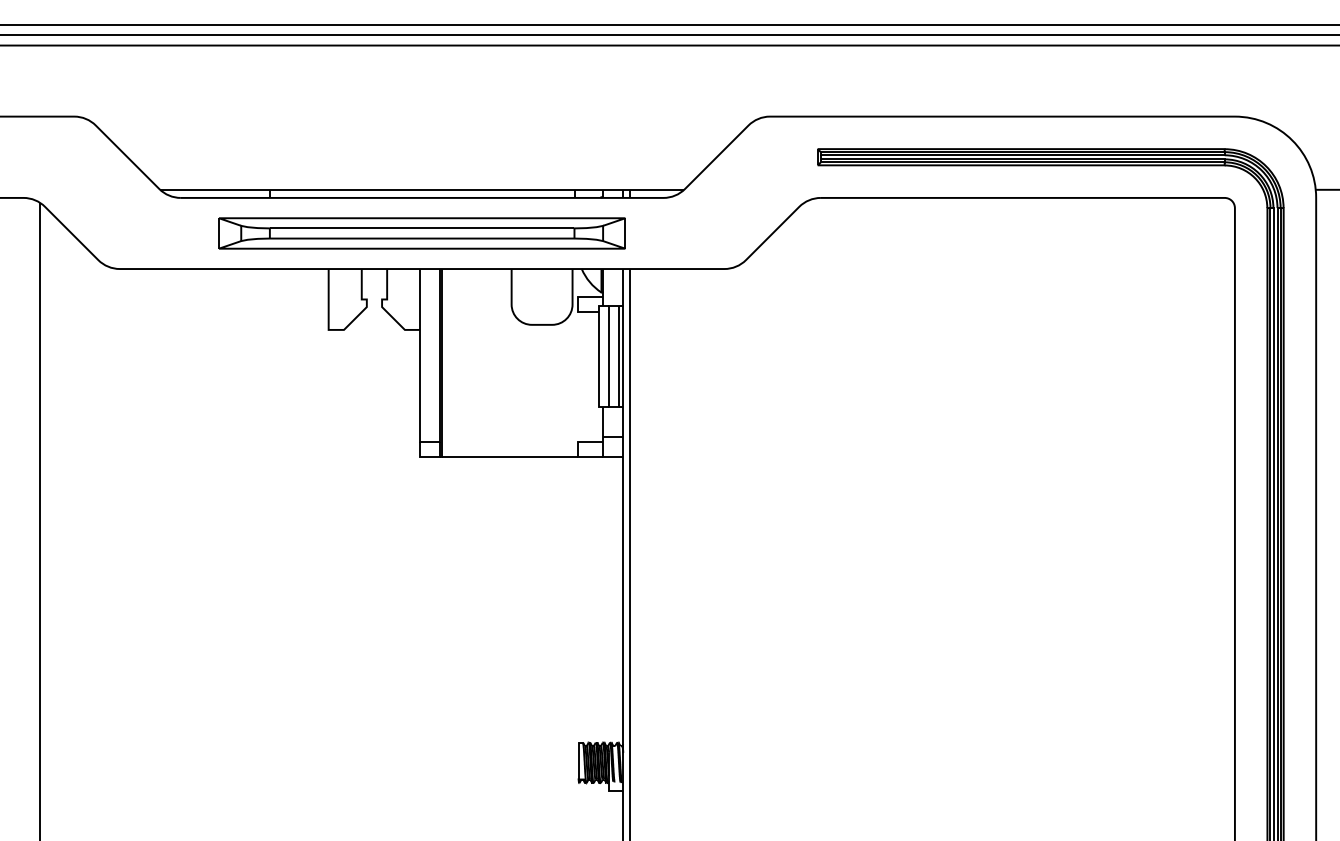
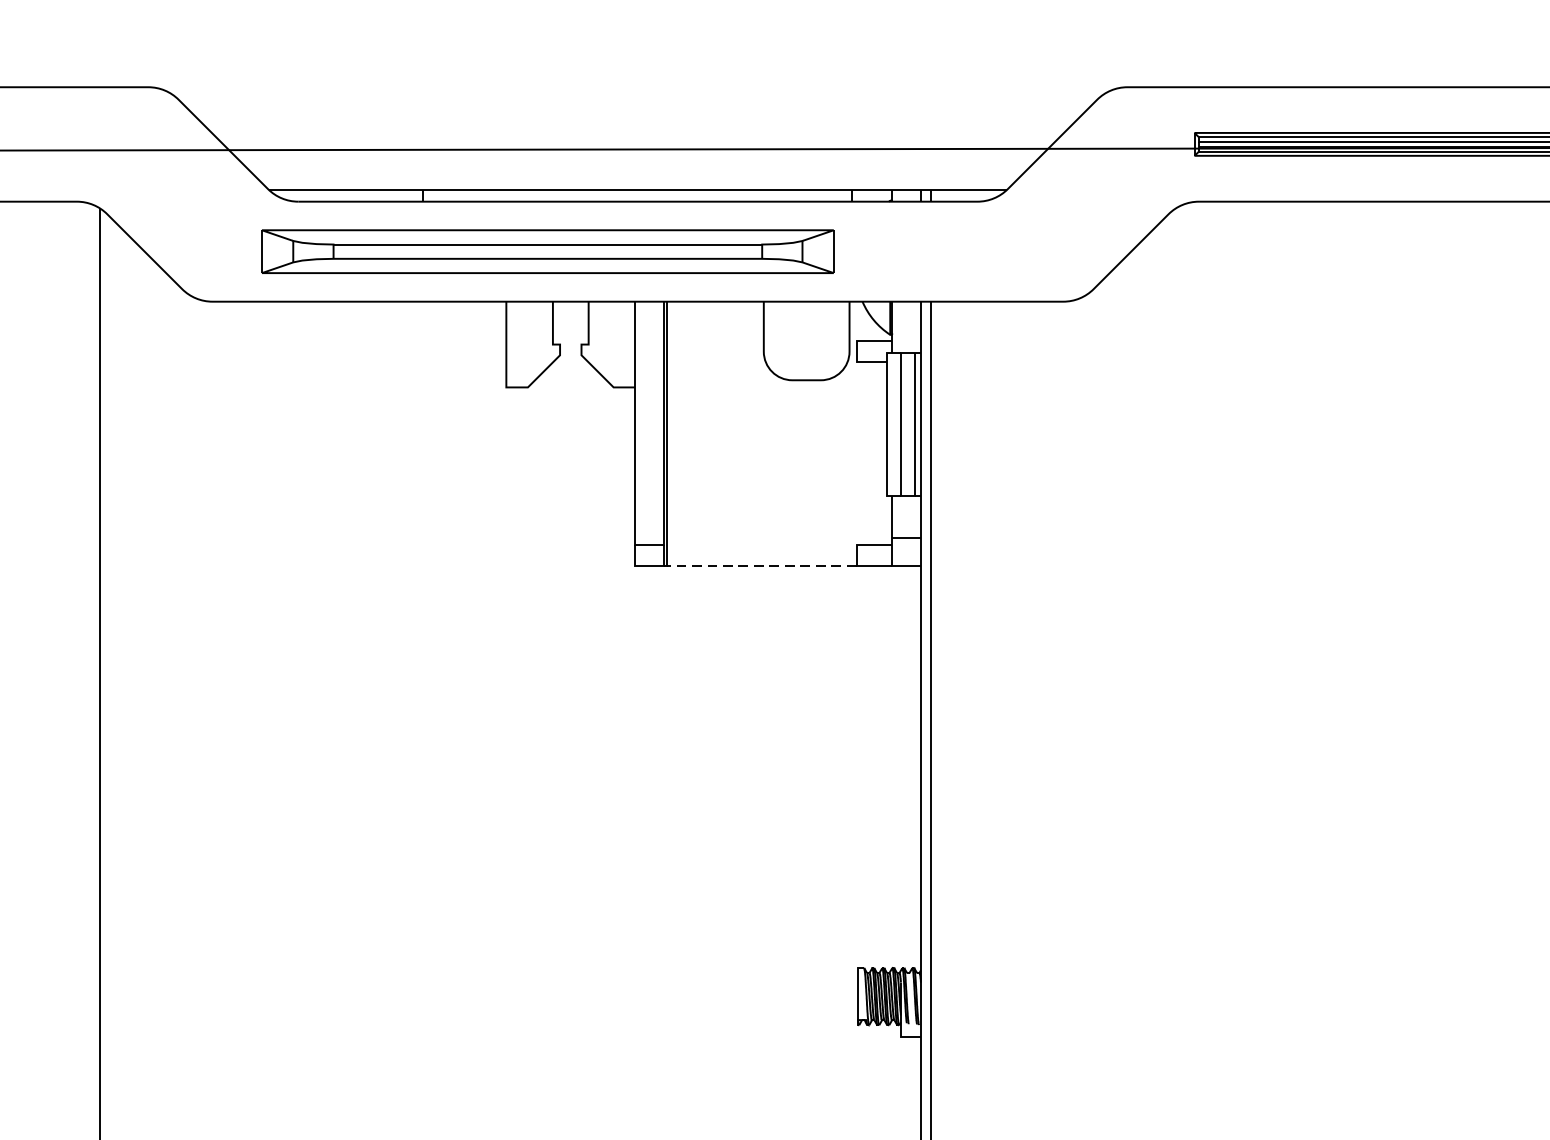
part: (421, 233) -> (546, 251), moved
line: (510, 456) -> (762, 565), solid -> dashed

